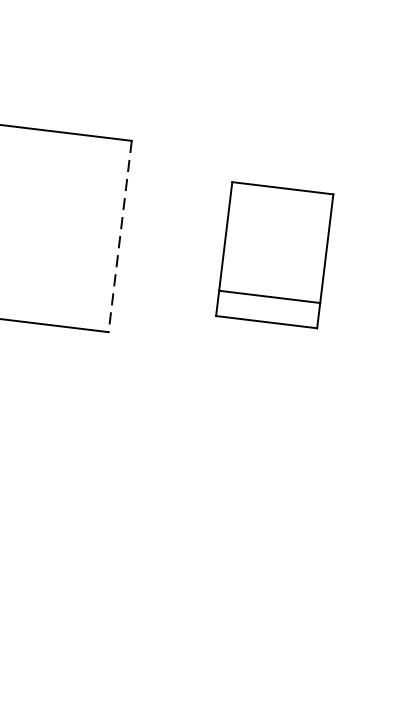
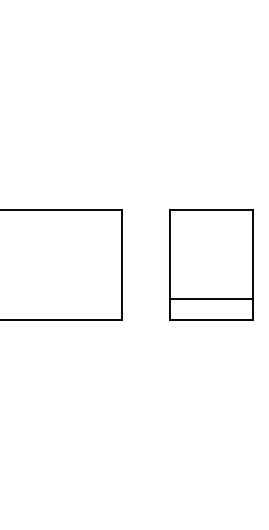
line: (120, 237) -> (122, 265), dashed -> solid
part: (275, 254) -> (211, 264), size x1.43

